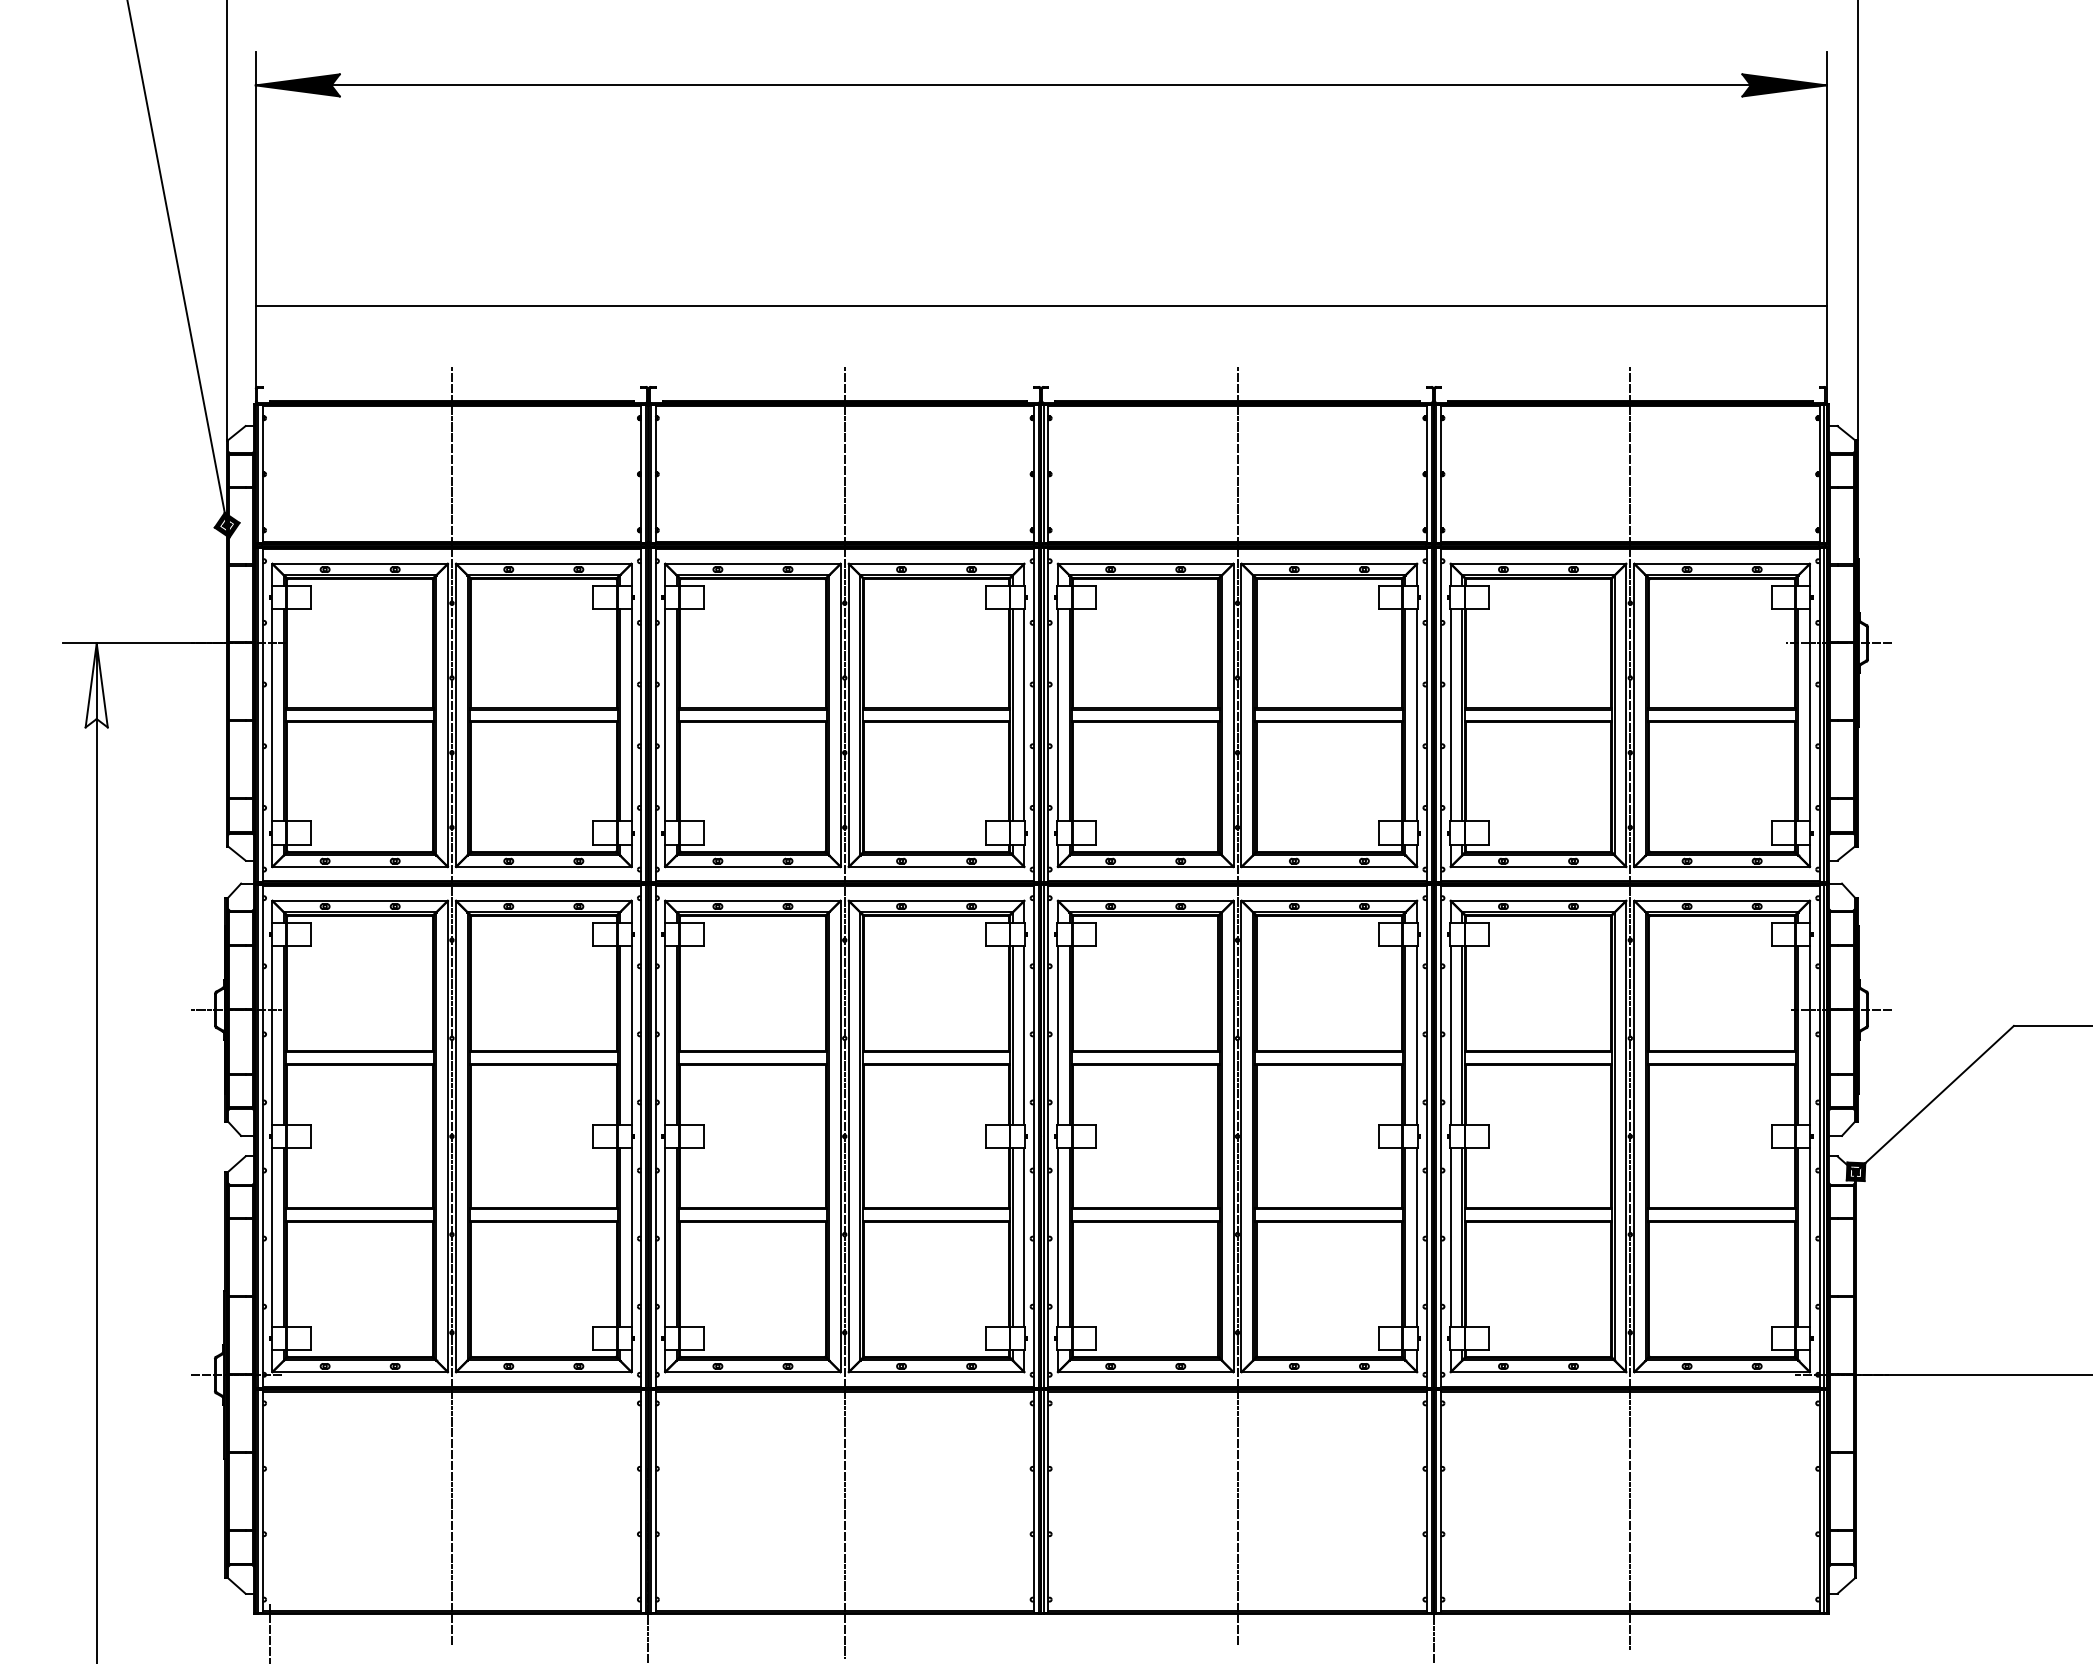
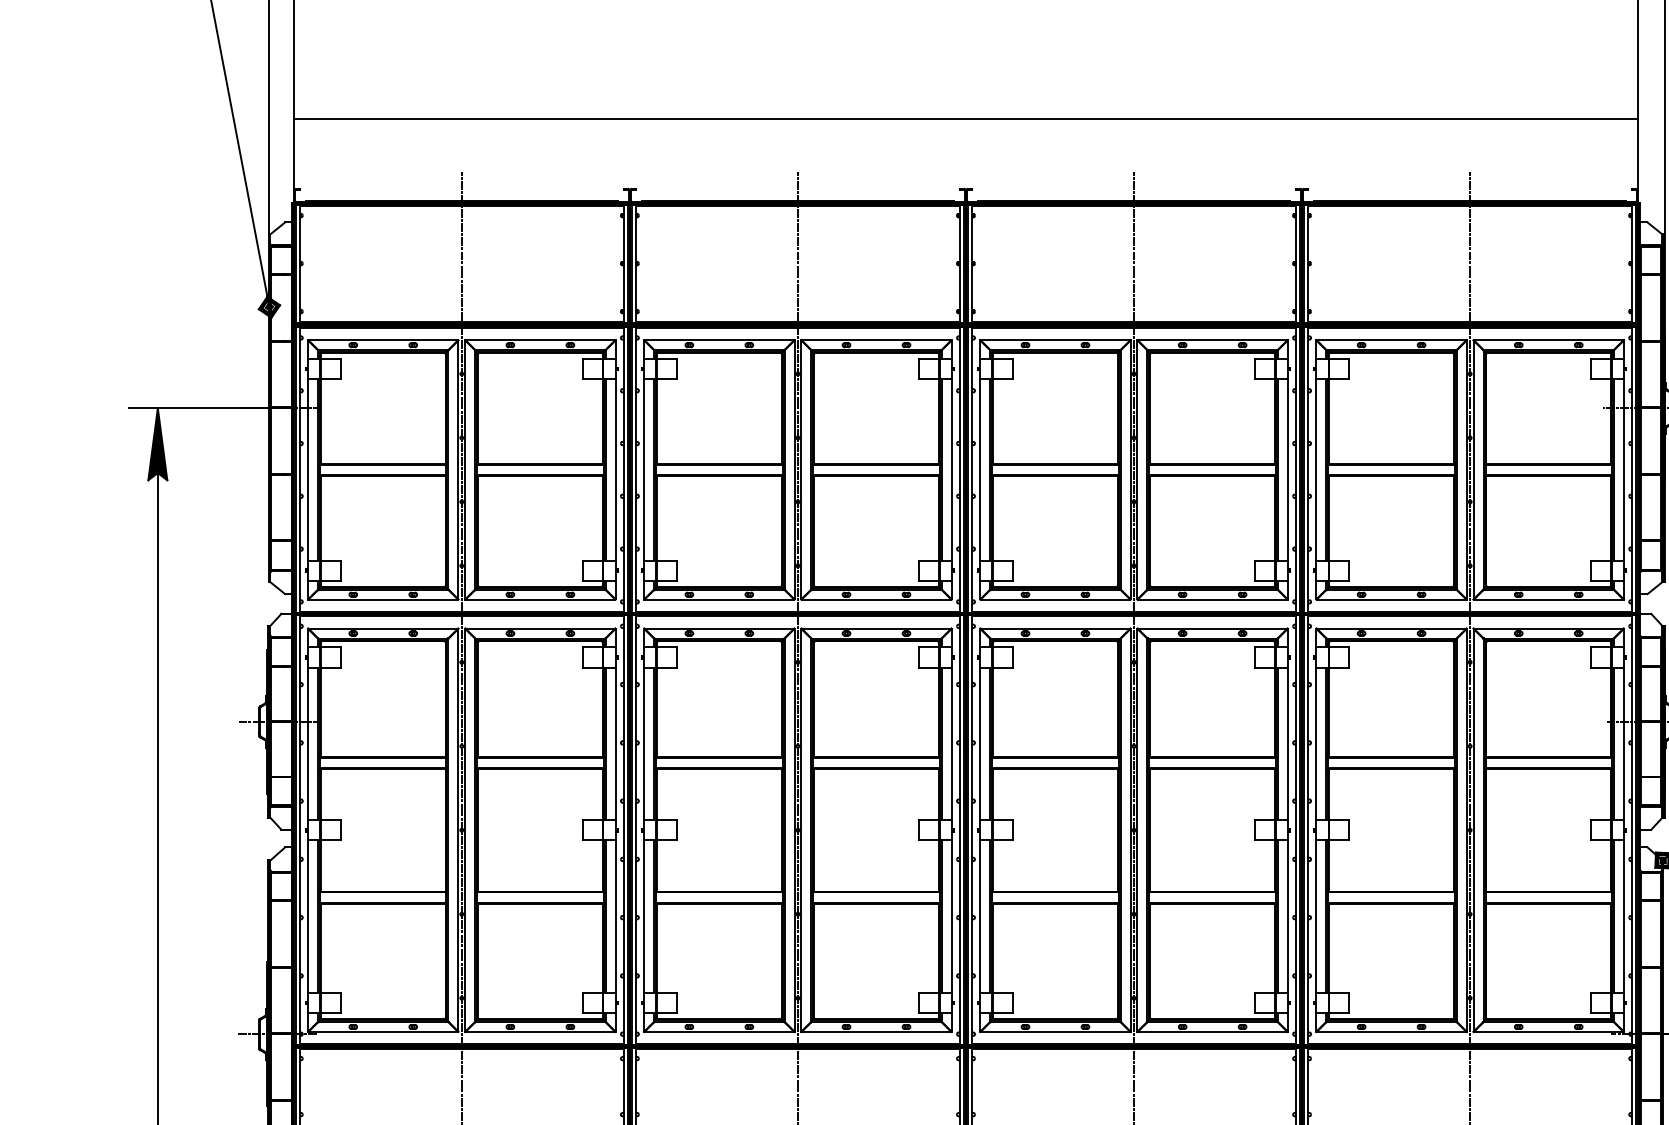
fill: (96, 685) -> (157, 444), added

